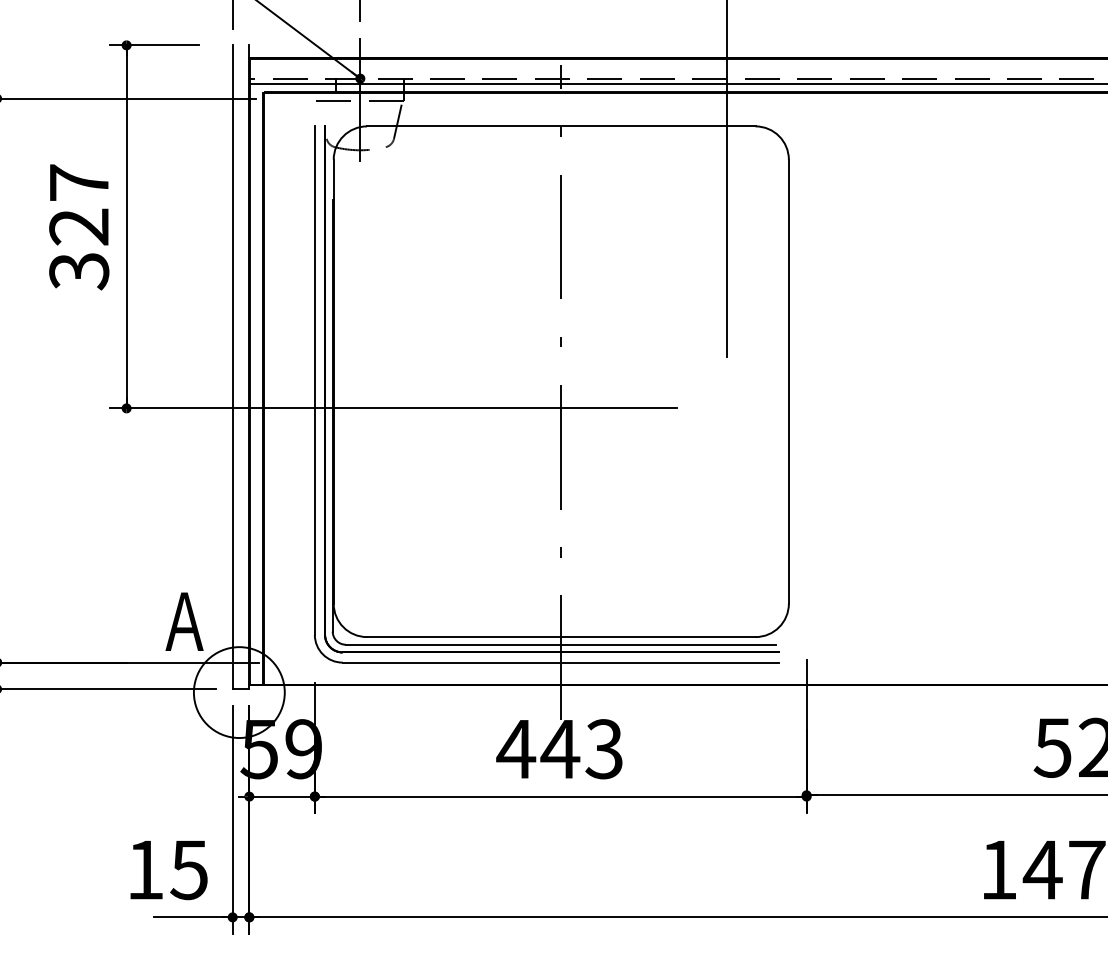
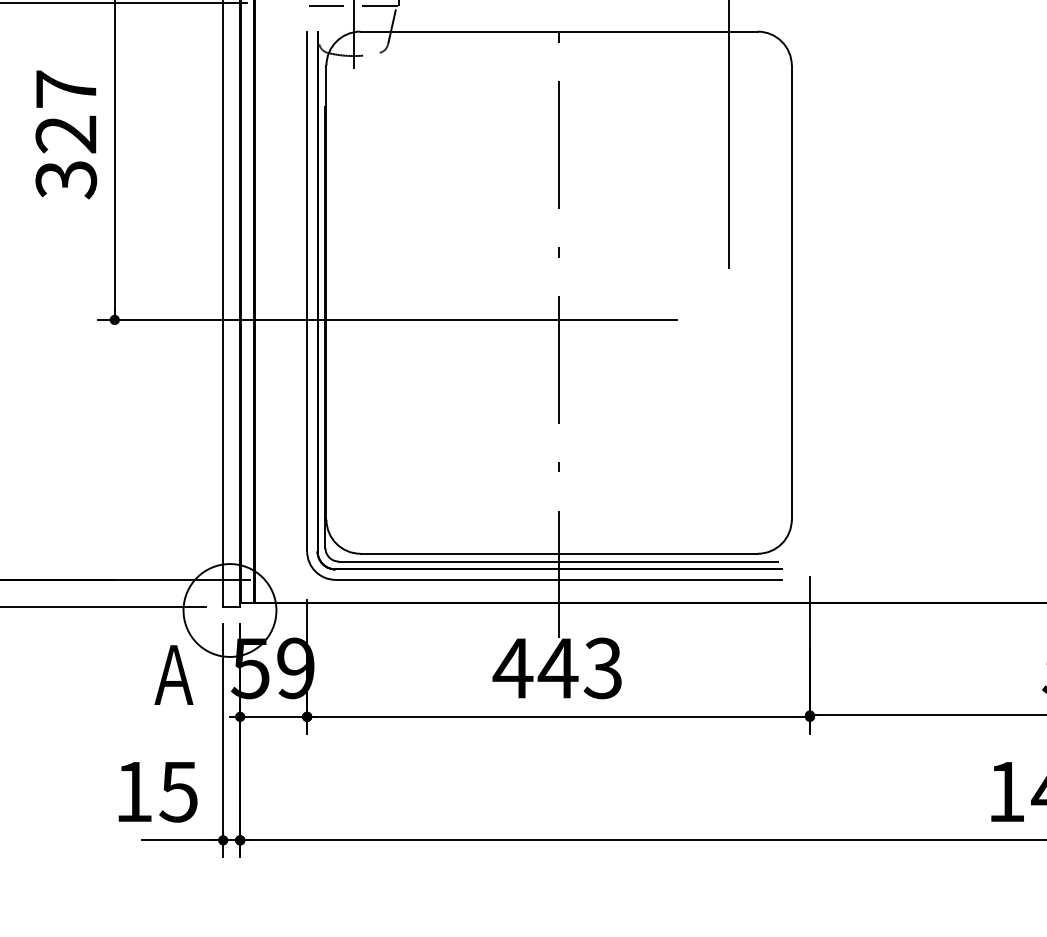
text: (184, 621) -> (173, 674), moved

